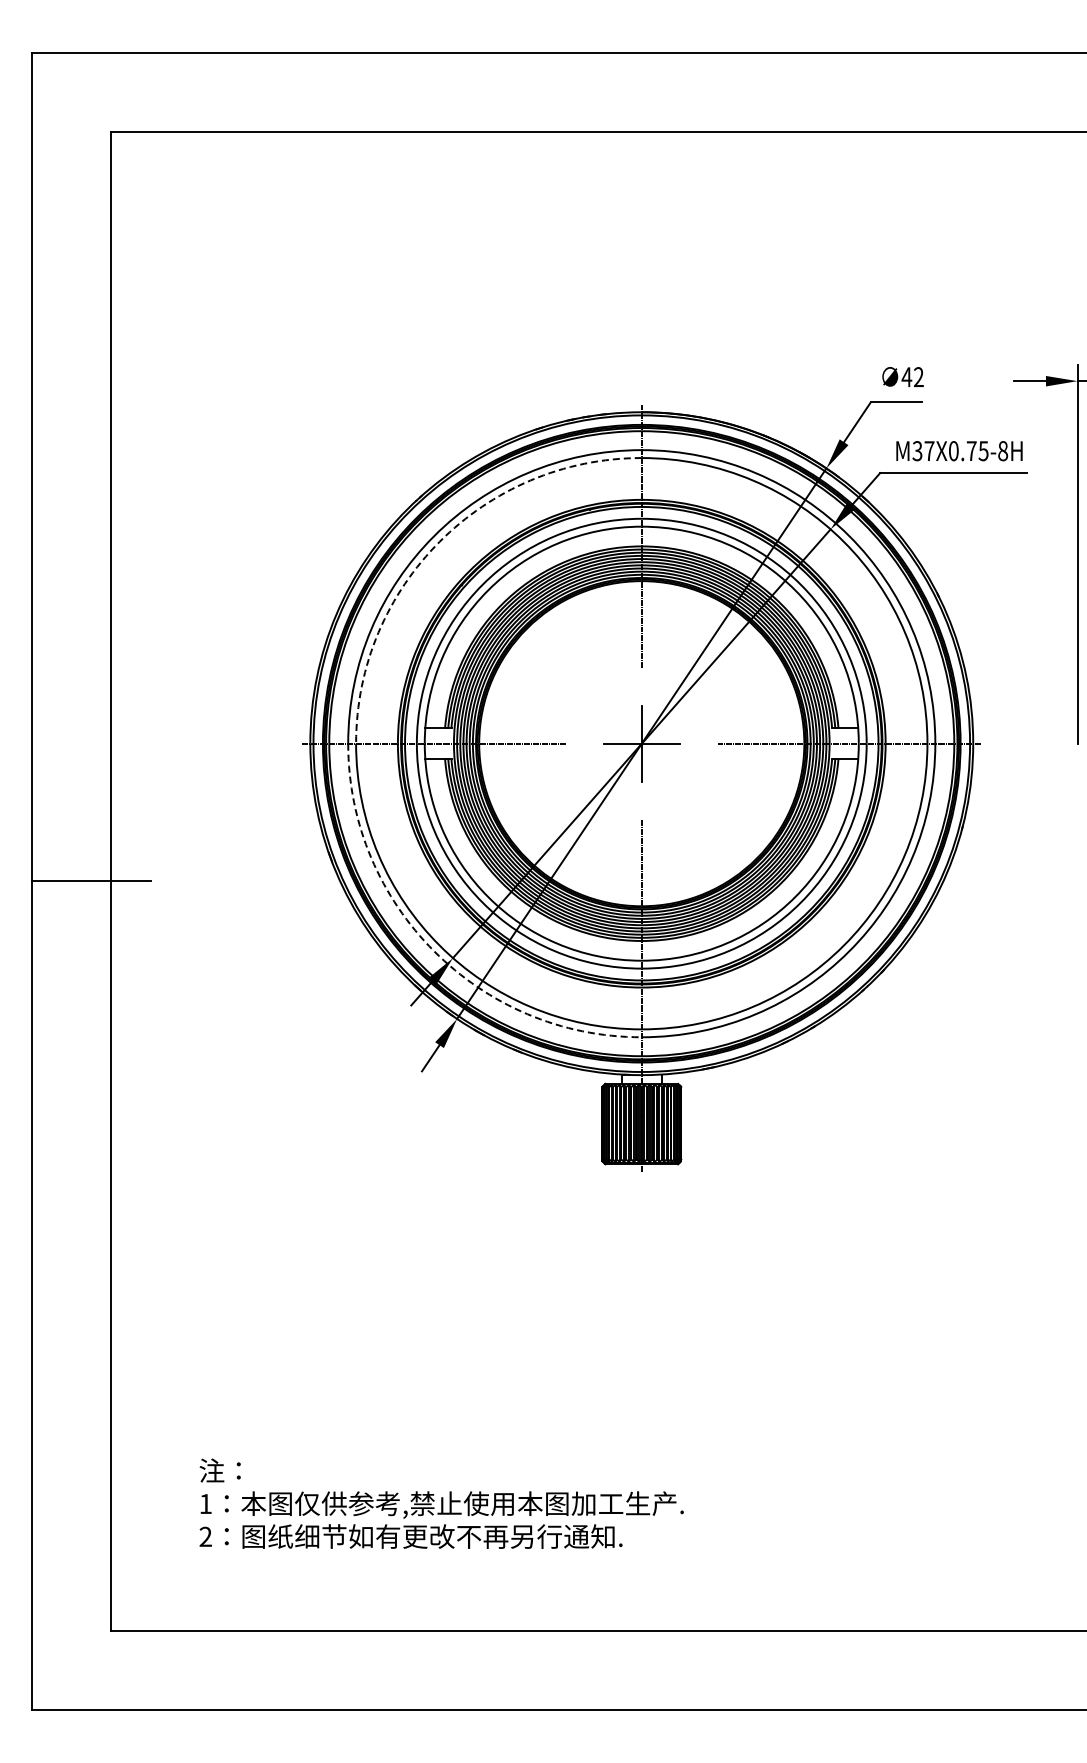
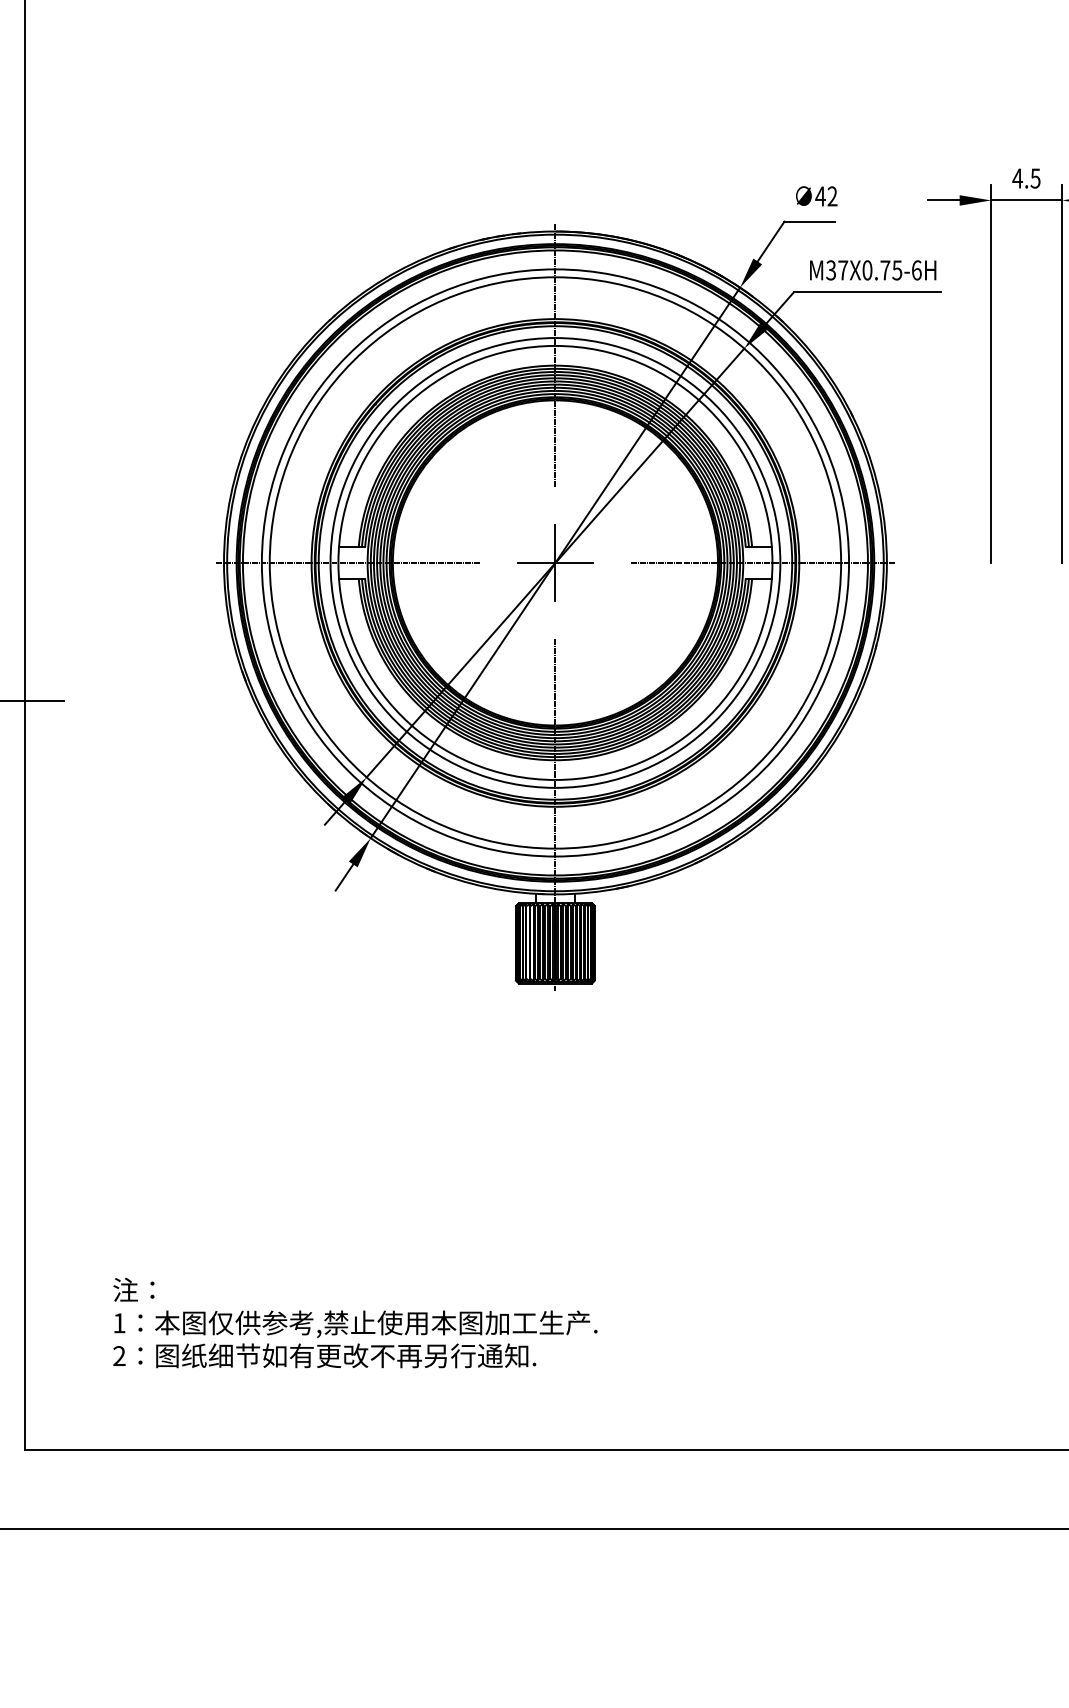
text: (1003, 451) -> (917, 270), M37X0.75-8H -> M37X0.75-6H
arc: (439, 541) -> (353, 360), dashed -> solid
arc: (434, 951) -> (348, 770), dashed -> solid

